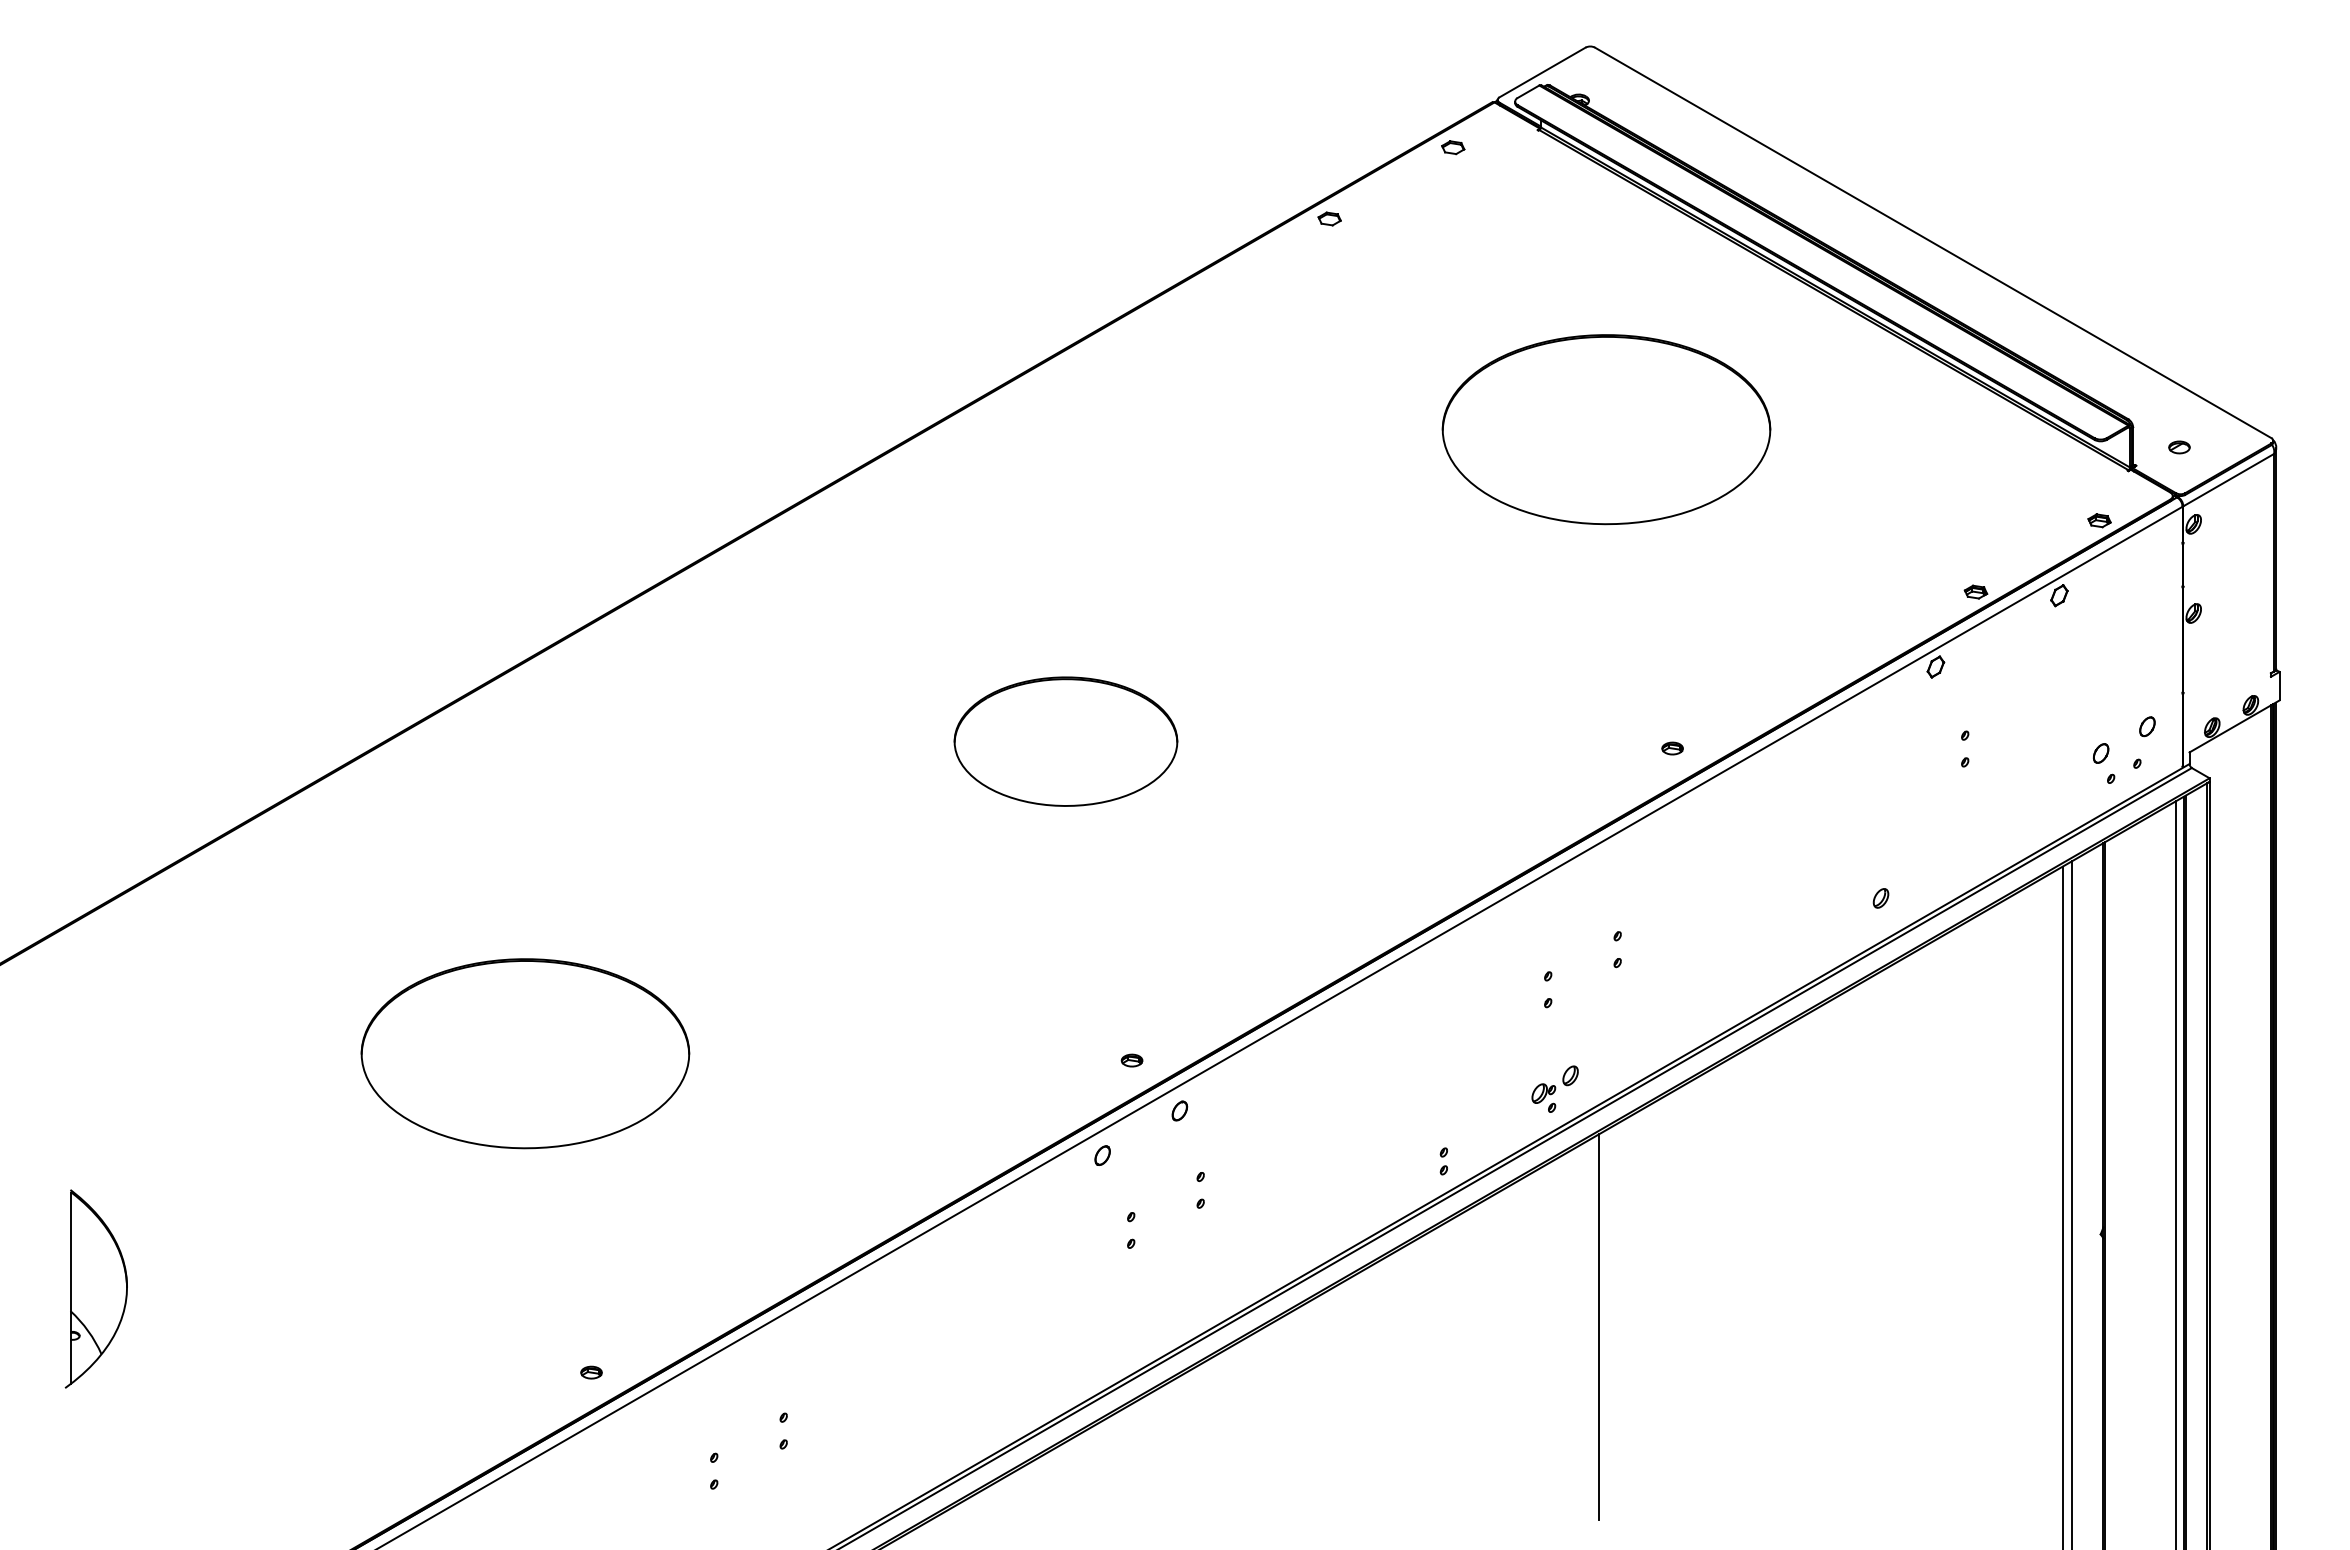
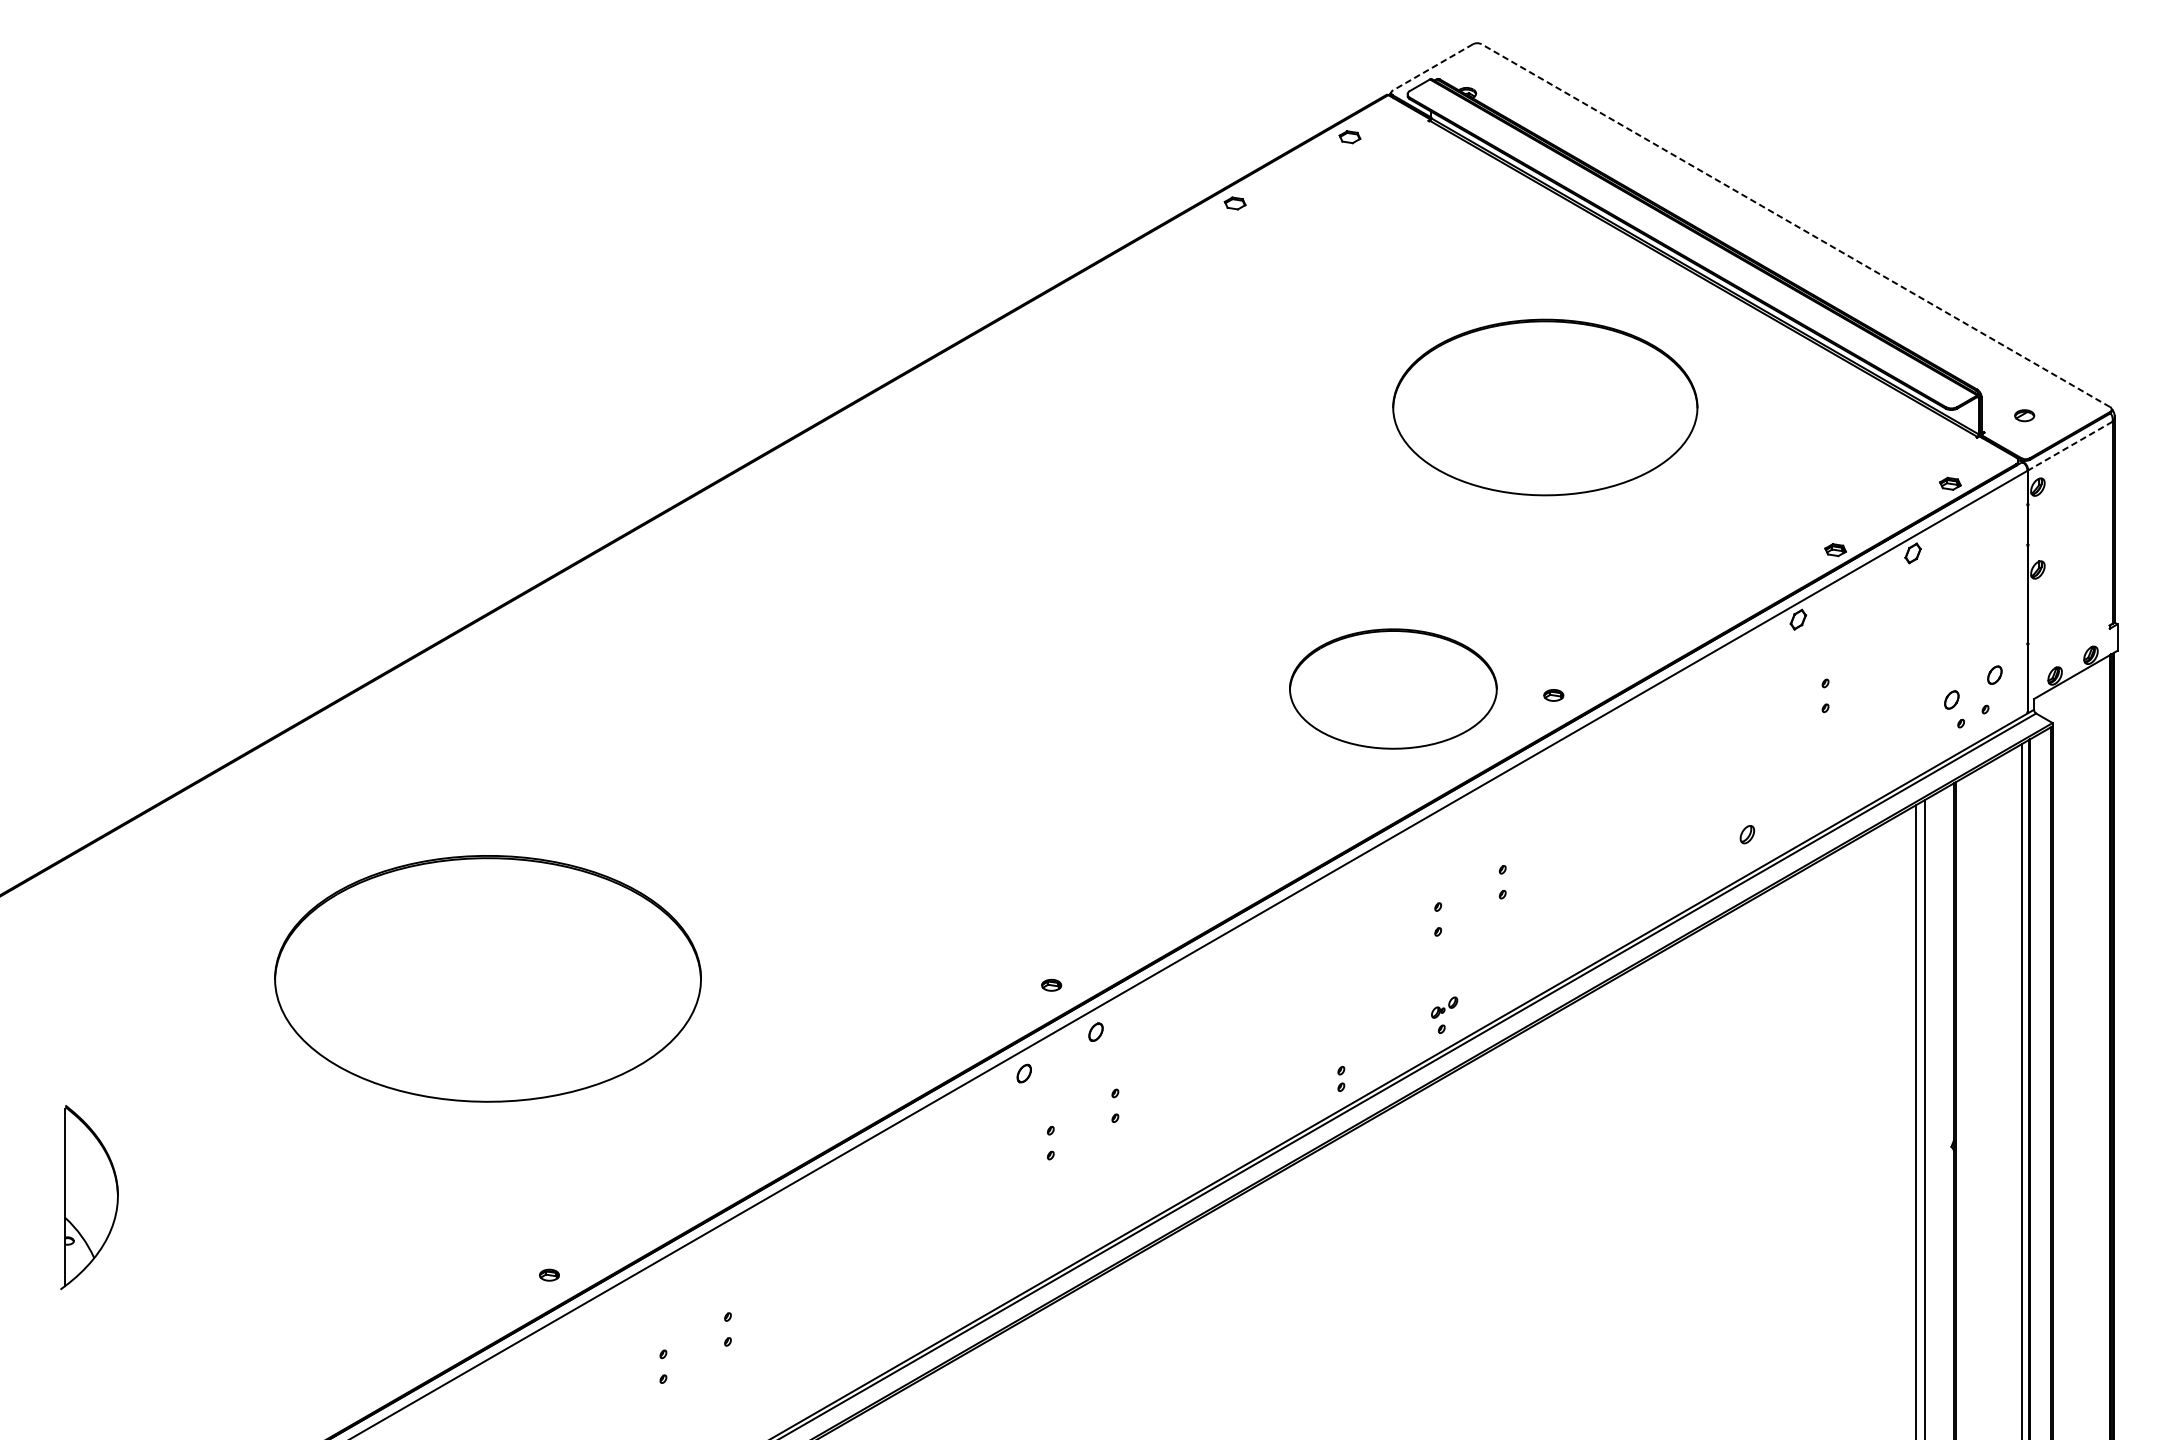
line: (1542, 72) -> (1432, 67), solid -> dashed
line: (1933, 242) -> (1796, 225), solid -> dashed
part: (1606, 429) -> (1545, 407), moved
line: (2228, 480) -> (2070, 446), solid -> dashed
part: (1065, 741) -> (1392, 688), moved
part: (525, 1053) -> (488, 978), size x1.4
part: (1554, 1084) -> (1444, 1007), size x0.6
line: (1599, 1326) -> (1485, 1232), removed

